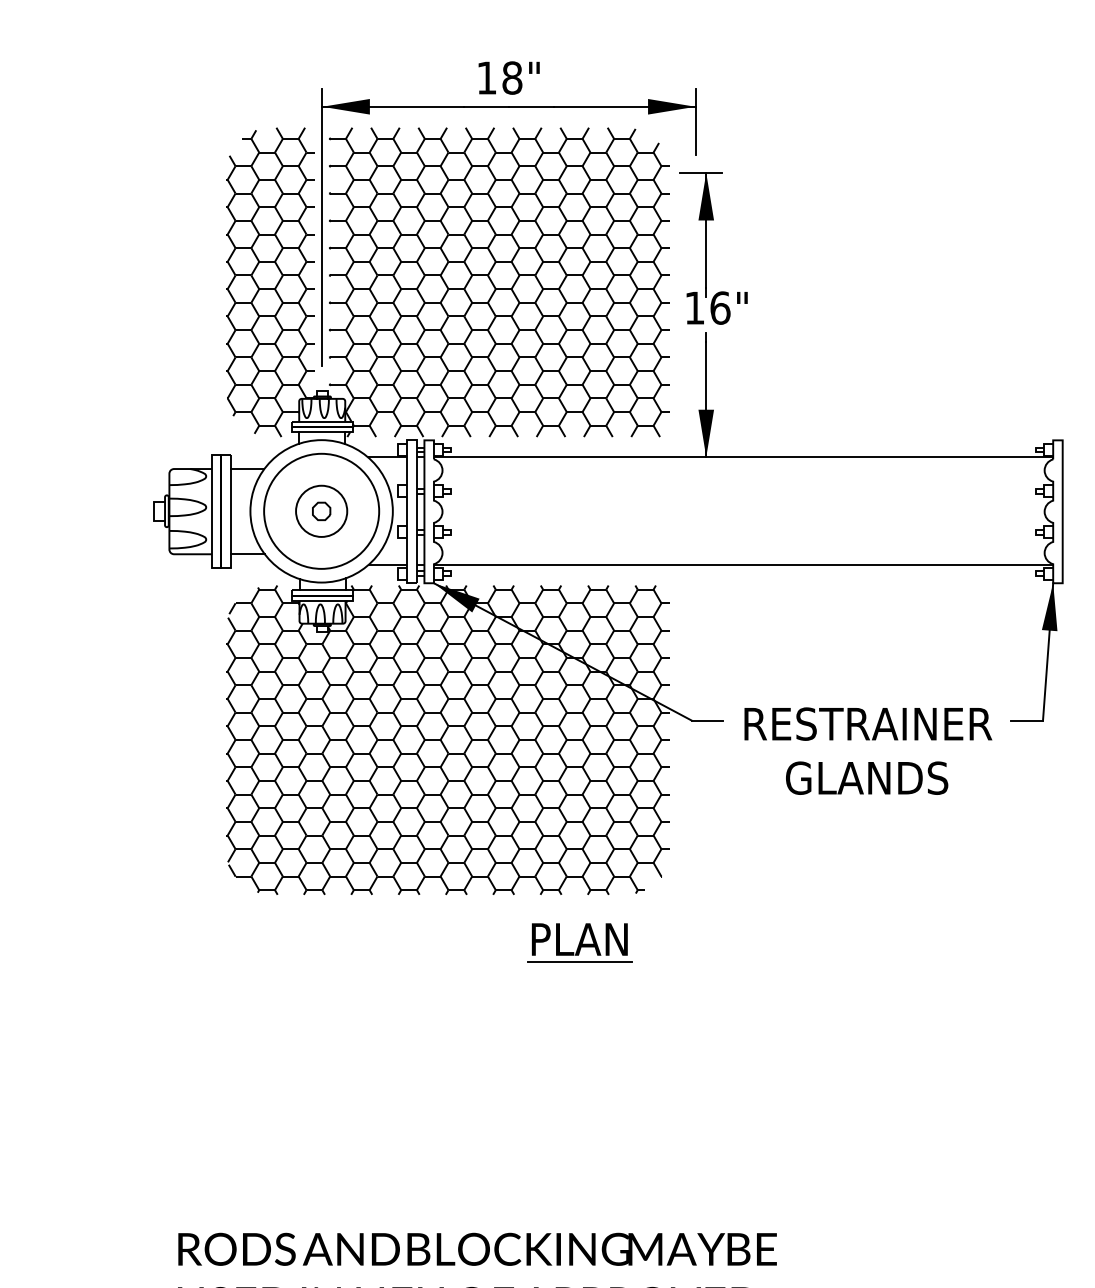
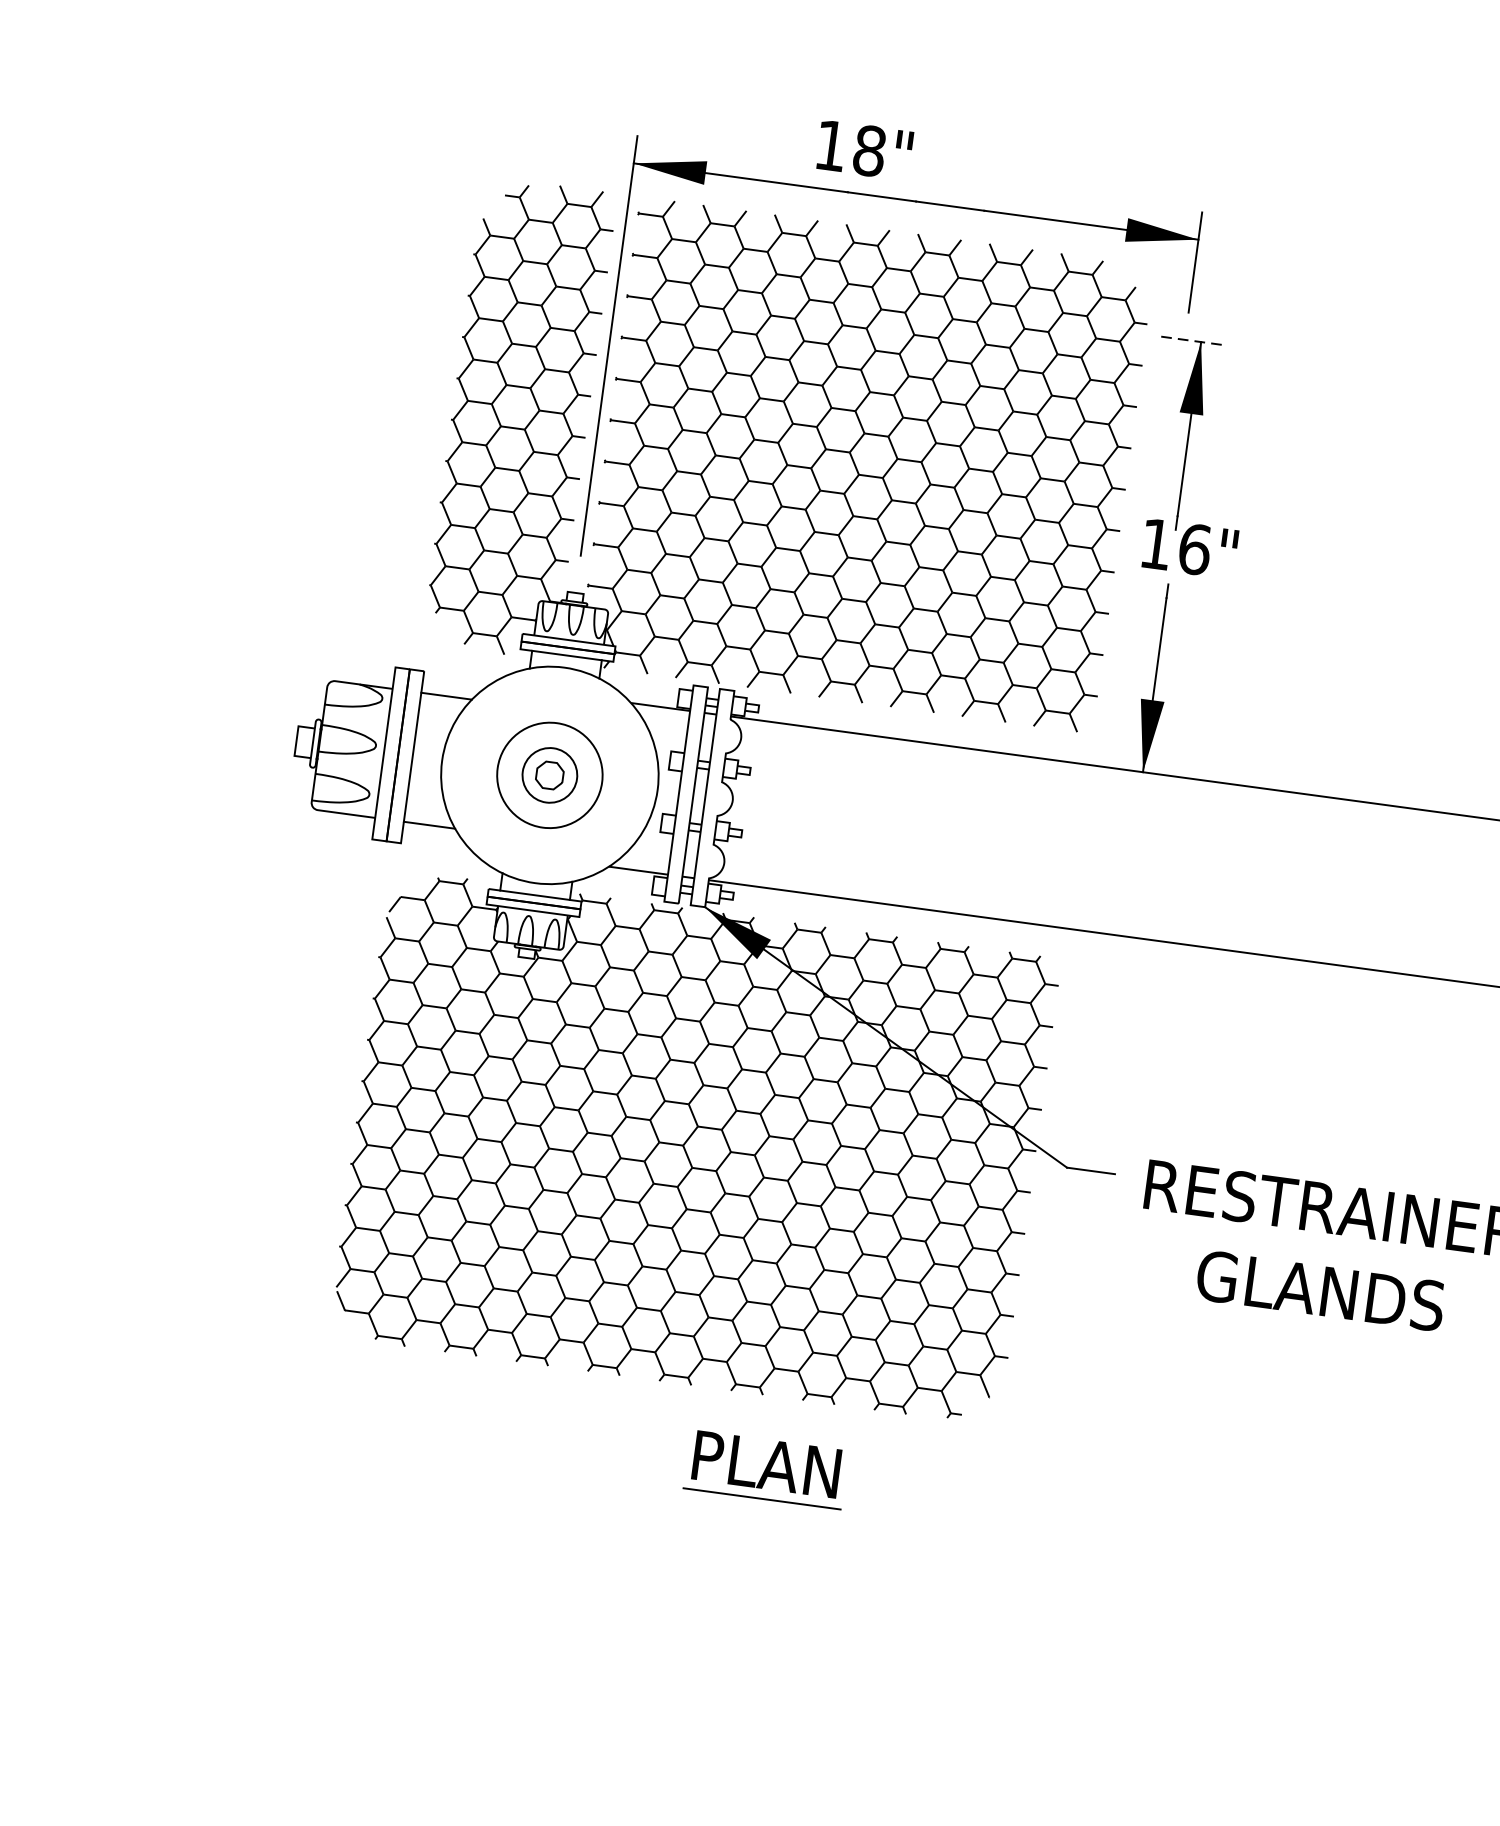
text: (508, 77) -> (863, 149), moved
line: (701, 172) -> (1194, 340), solid -> dashed
circle: (321, 510) -> (549, 774), size x0.6
circle: (321, 510) -> (549, 774), size x0.7
part: (579, 942) -> (765, 1468), moved

